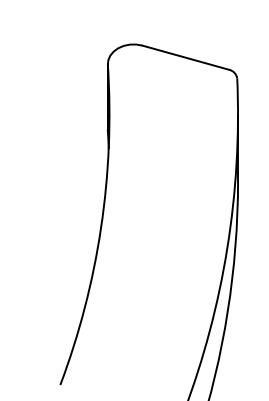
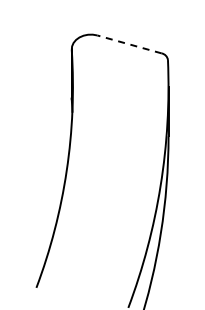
line: (185, 57) -> (129, 44), solid -> dashed

